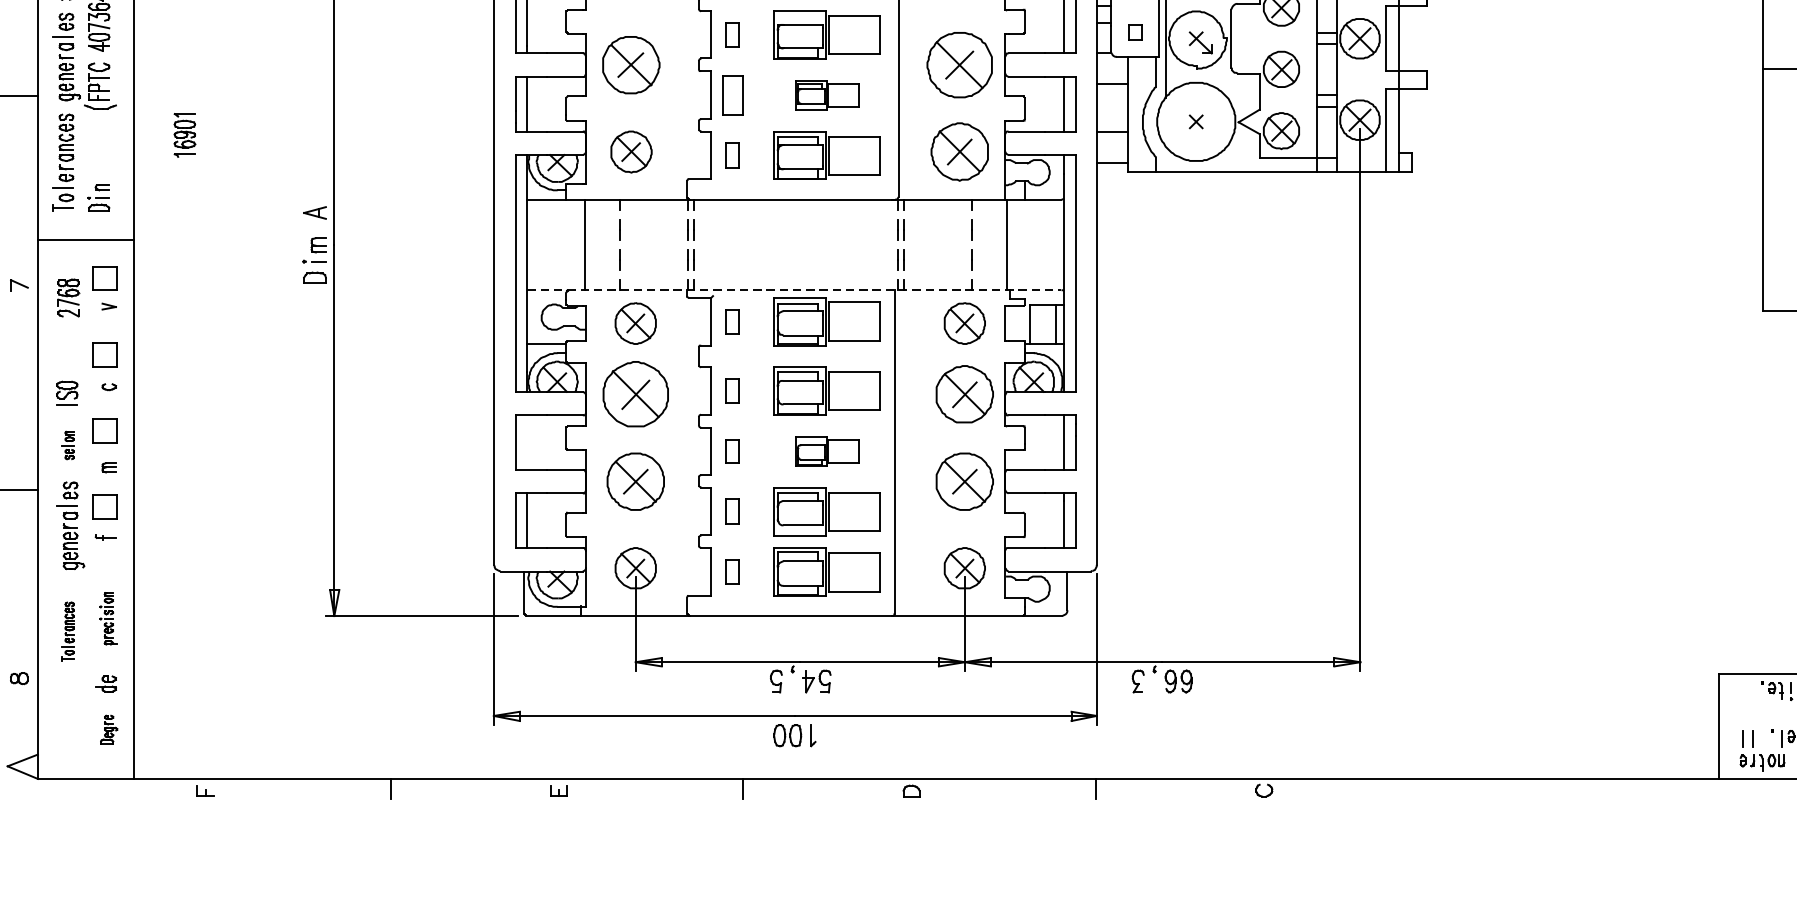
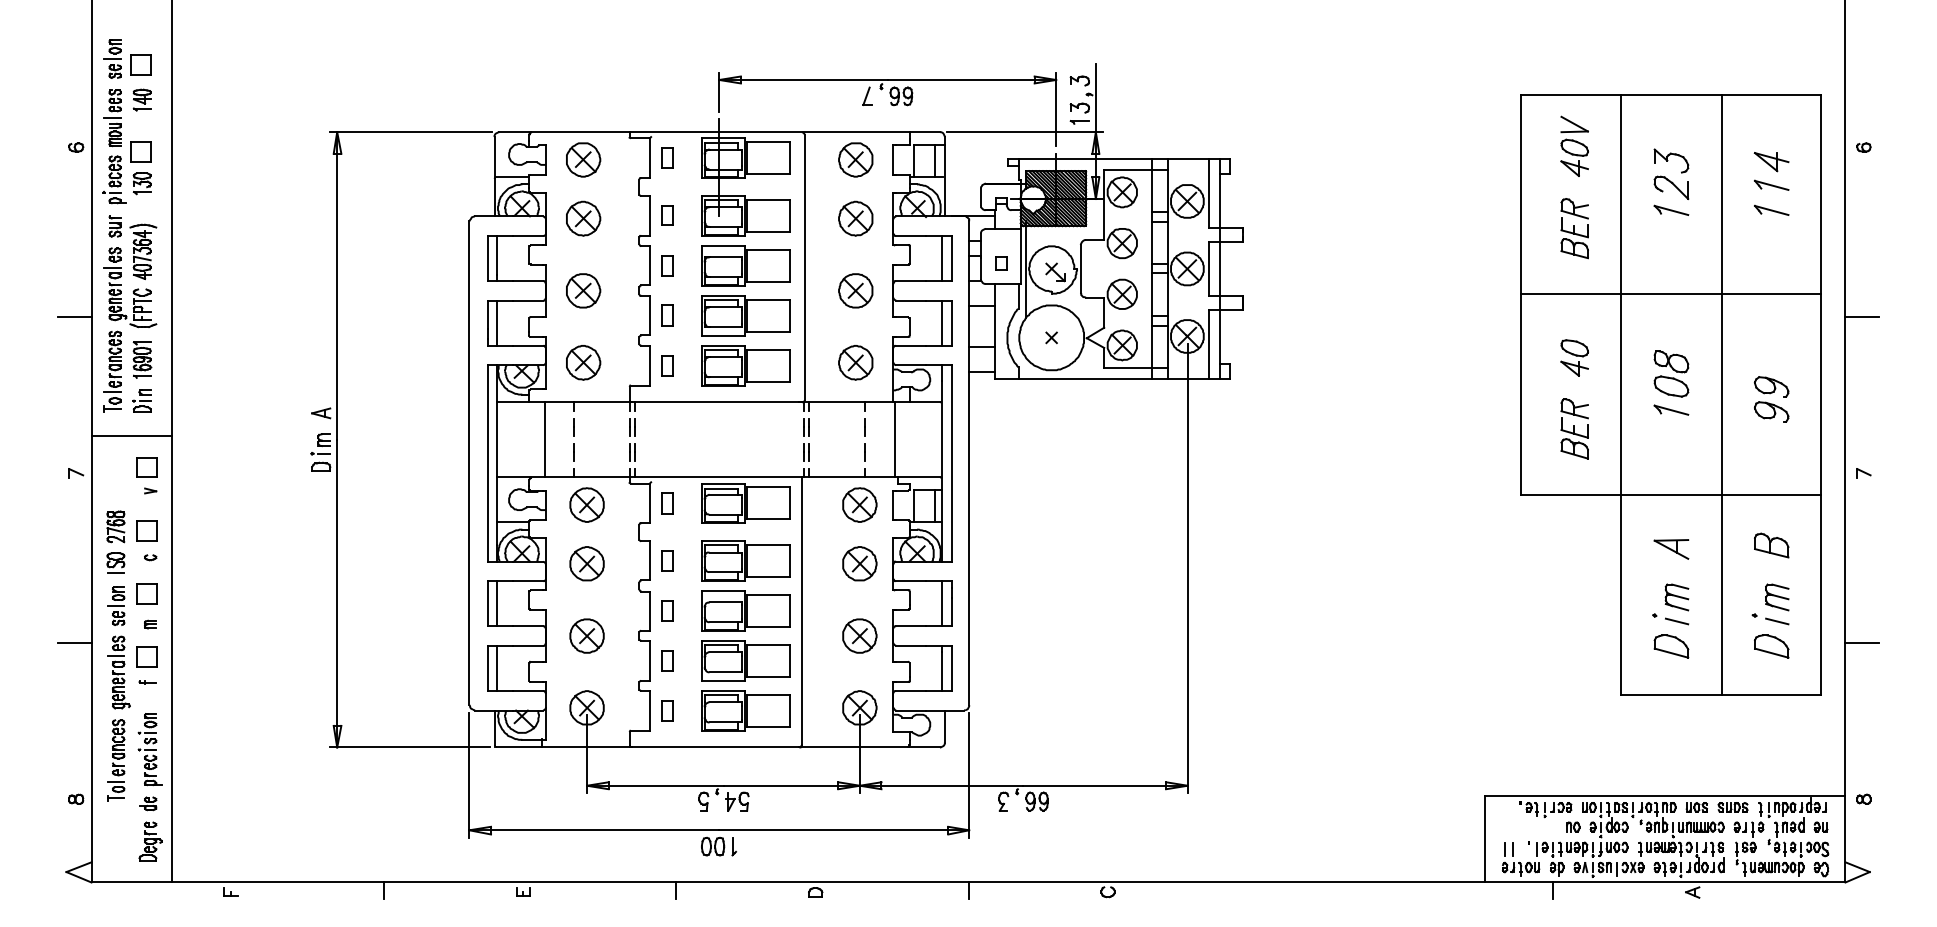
part: (631, 64) -> (583, 290), size x0.71
part: (959, 64) -> (855, 290), size x0.62
part: (732, 94) -> (667, 315), size x0.62
part: (826, 94) -> (745, 315), size x1.67
part: (185, 134) -> (142, 359), moved
part: (959, 151) -> (855, 362), size x0.71
line: (795, 290) -> (719, 477), dashed -> solid
part: (68, 297) -> (115, 526), moved
part: (635, 394) -> (586, 563), size x0.62
part: (964, 394) -> (859, 563), size x0.71
line: (527, 442) -> (497, 603), added
part: (68, 444) -> (116, 605), size x1.67
part: (826, 450) -> (745, 610), size x1.67
part: (635, 480) -> (586, 635), size x0.71
part: (964, 480) -> (859, 635), size x0.71
part: (107, 618) -> (149, 749), size x1.67
part: (68, 631) -> (116, 760), size x1.67
part: (109, 729) -> (150, 841), size x1.67

